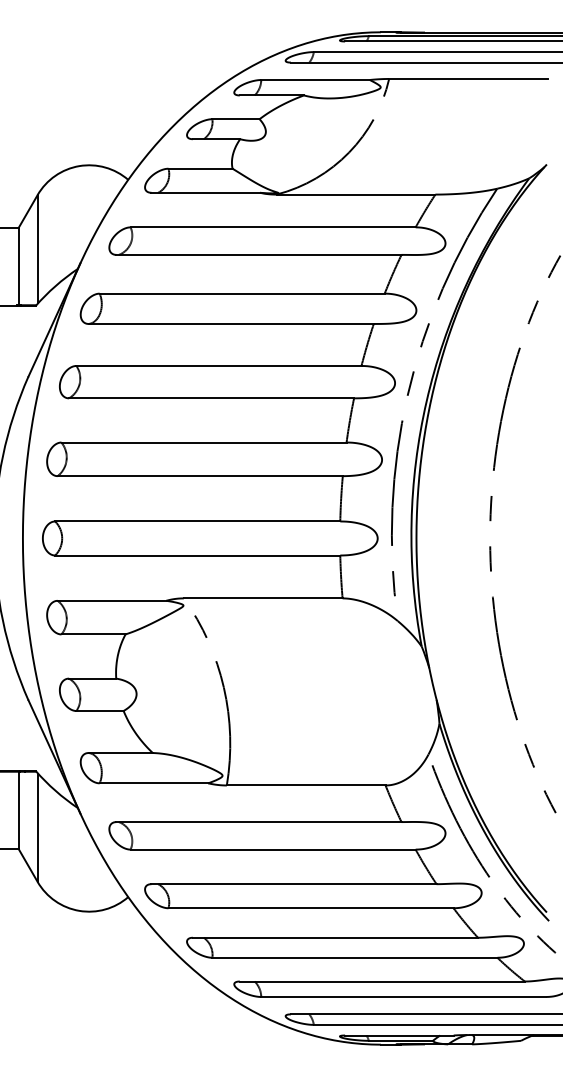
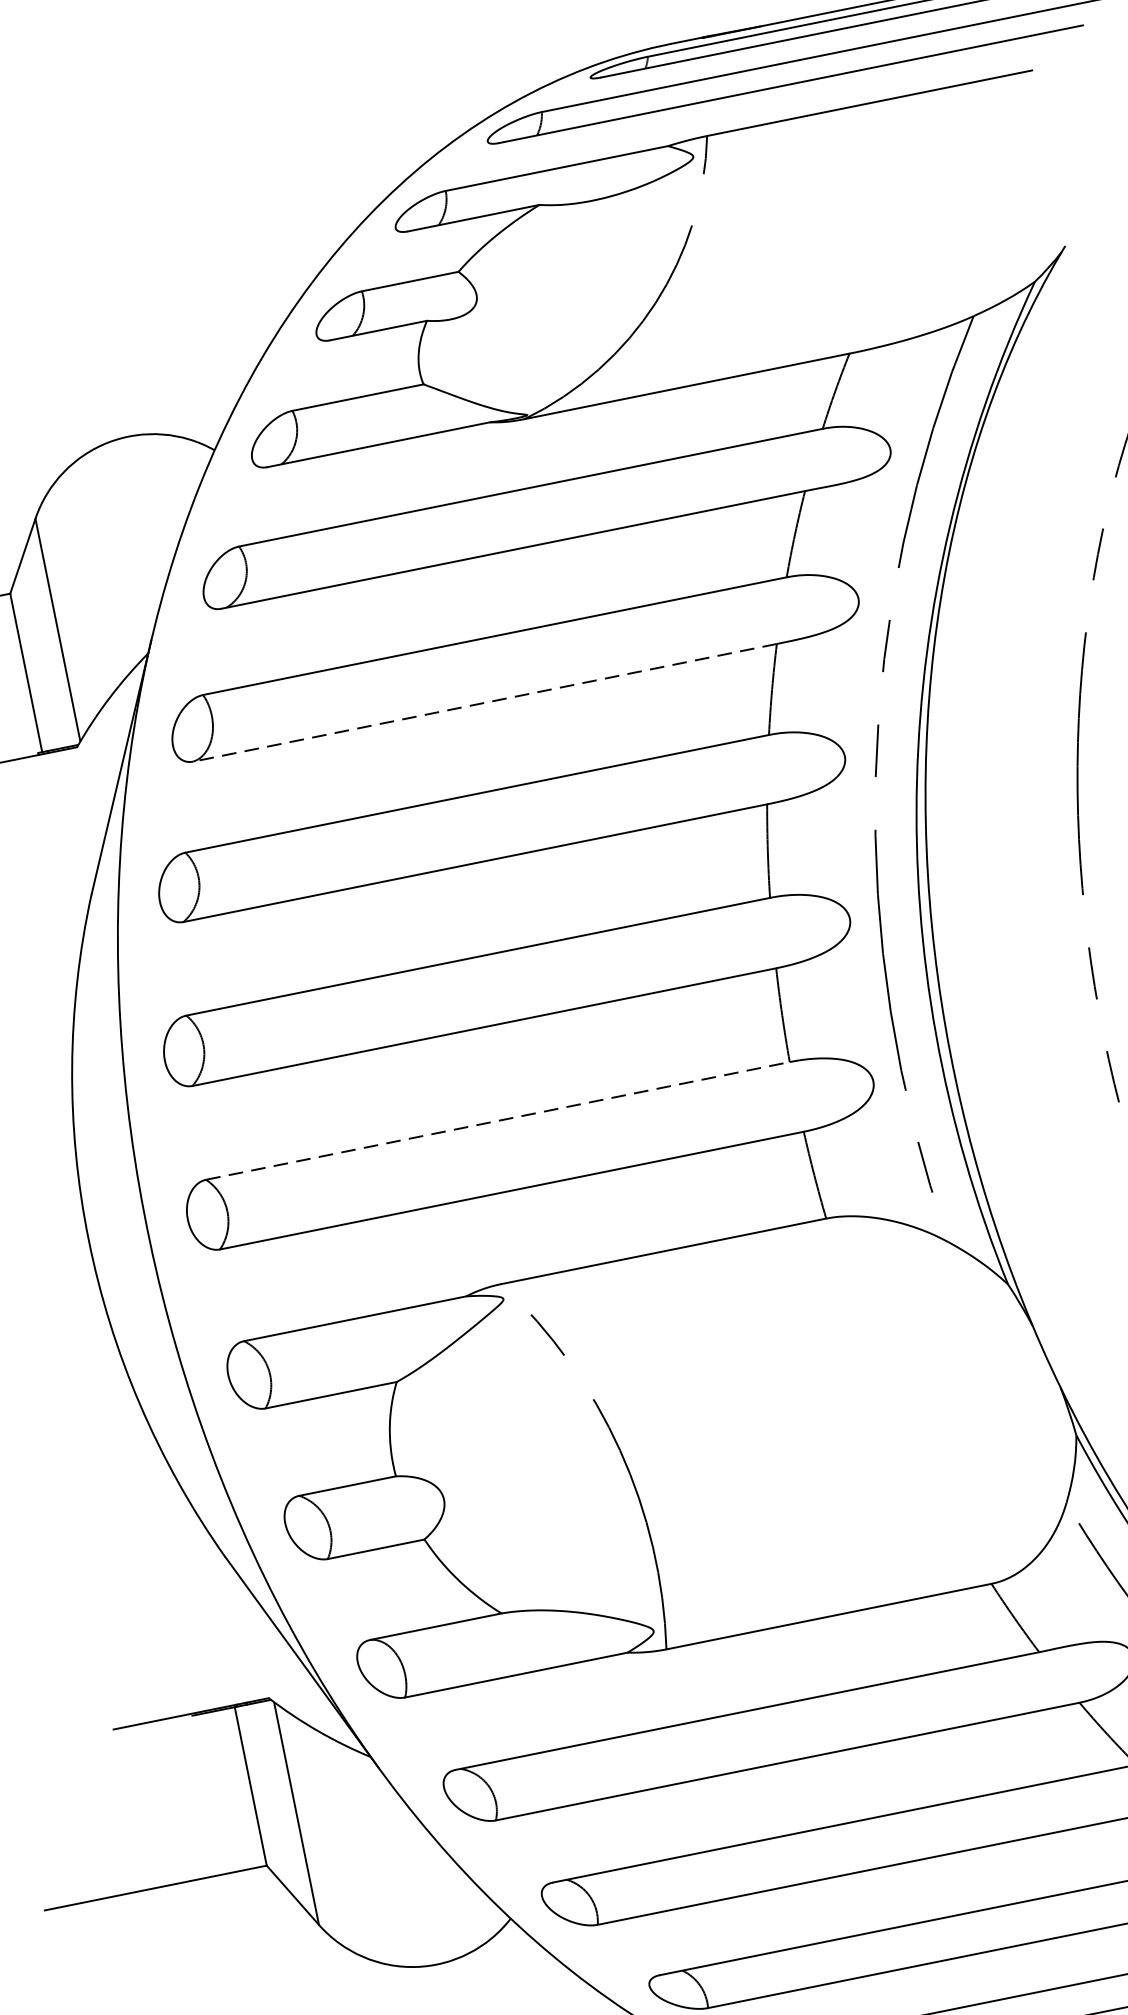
line: (231, 323) -> (485, 701), solid -> dashed
line: (197, 521) -> (497, 1121), solid -> dashed

